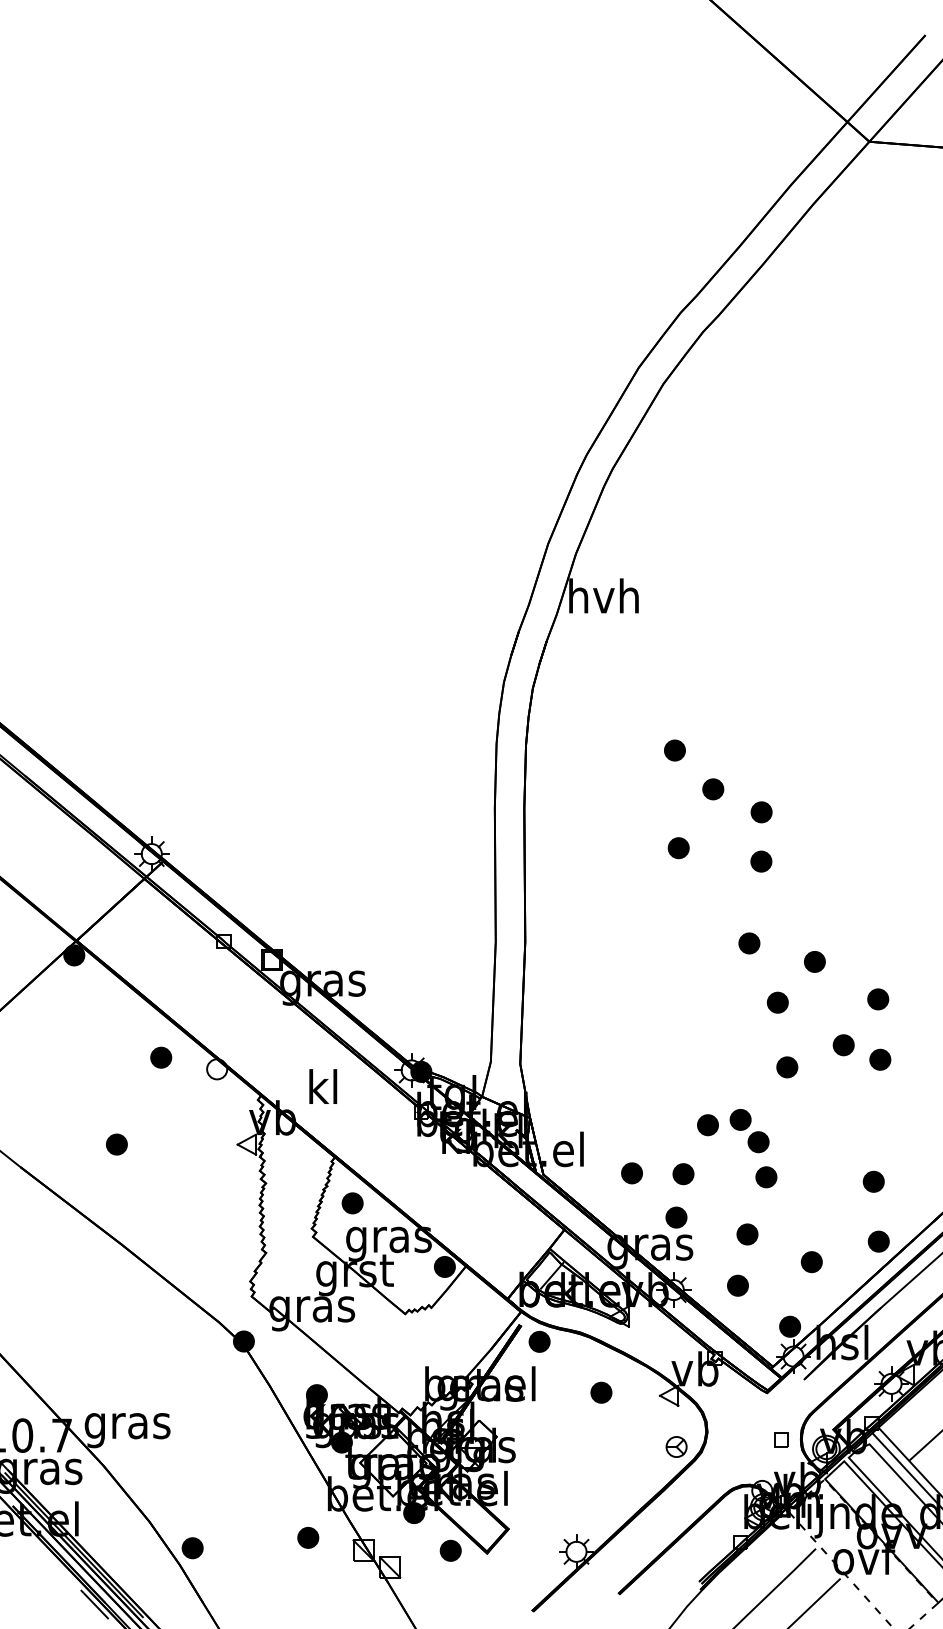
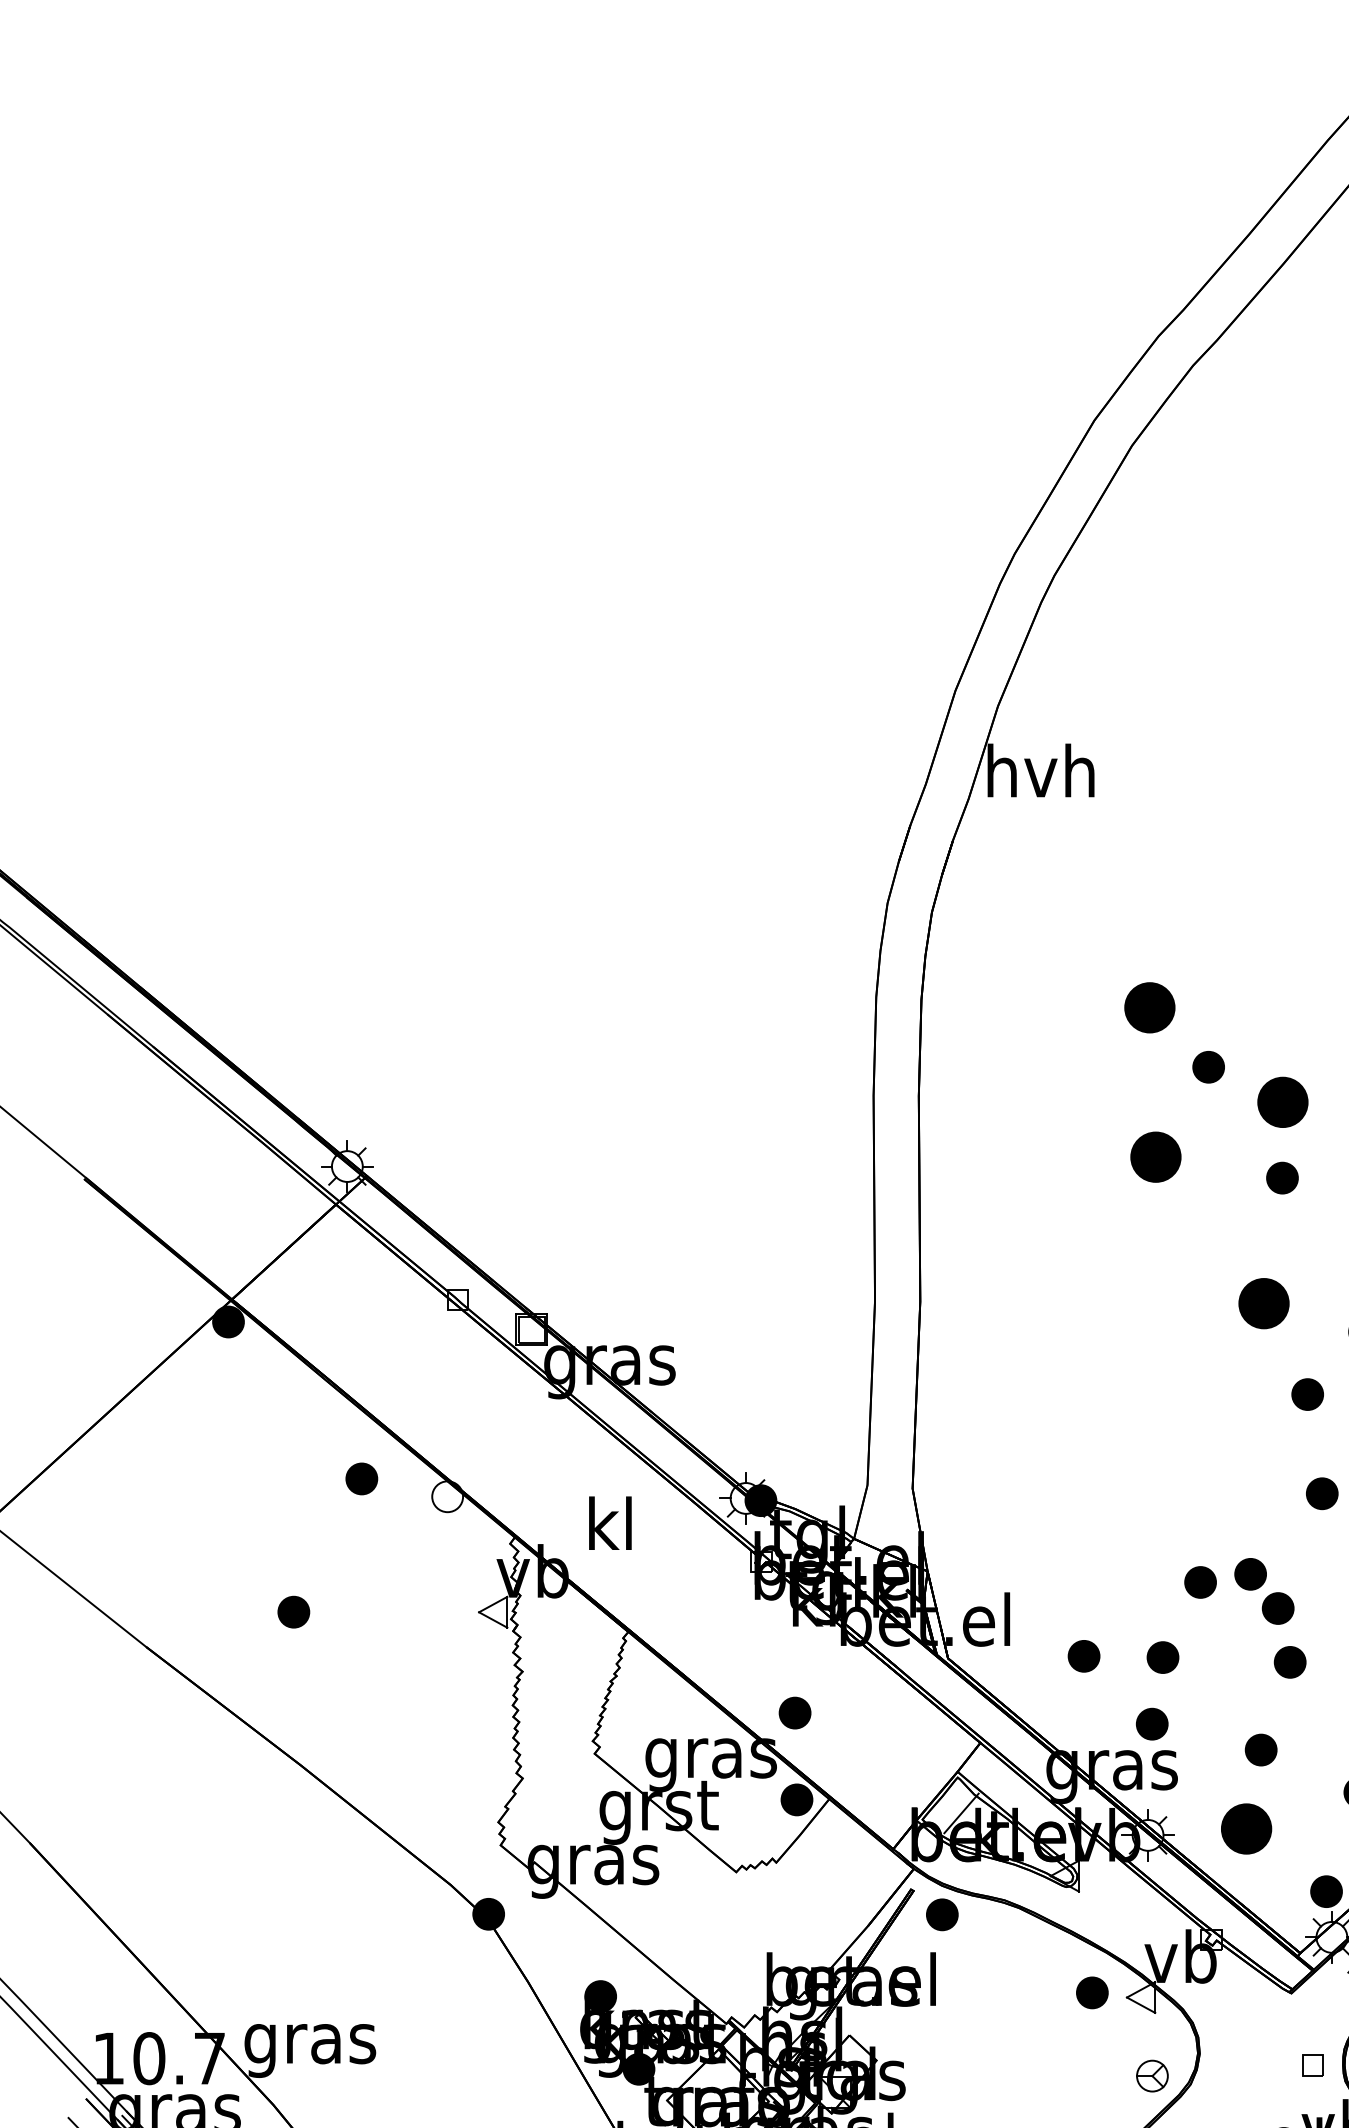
part: (674, 750) -> (1149, 1007), size x1.6
part: (761, 812) -> (1282, 1102), size x1.6
part: (678, 848) -> (1155, 1157), size x1.6
part: (749, 943) -> (1264, 1303), size x1.6
part: (352, 1203) -> (794, 1713), moved
part: (737, 1285) -> (1245, 1828), size x1.6
part: (601, 1392) -> (1092, 1992), moved

